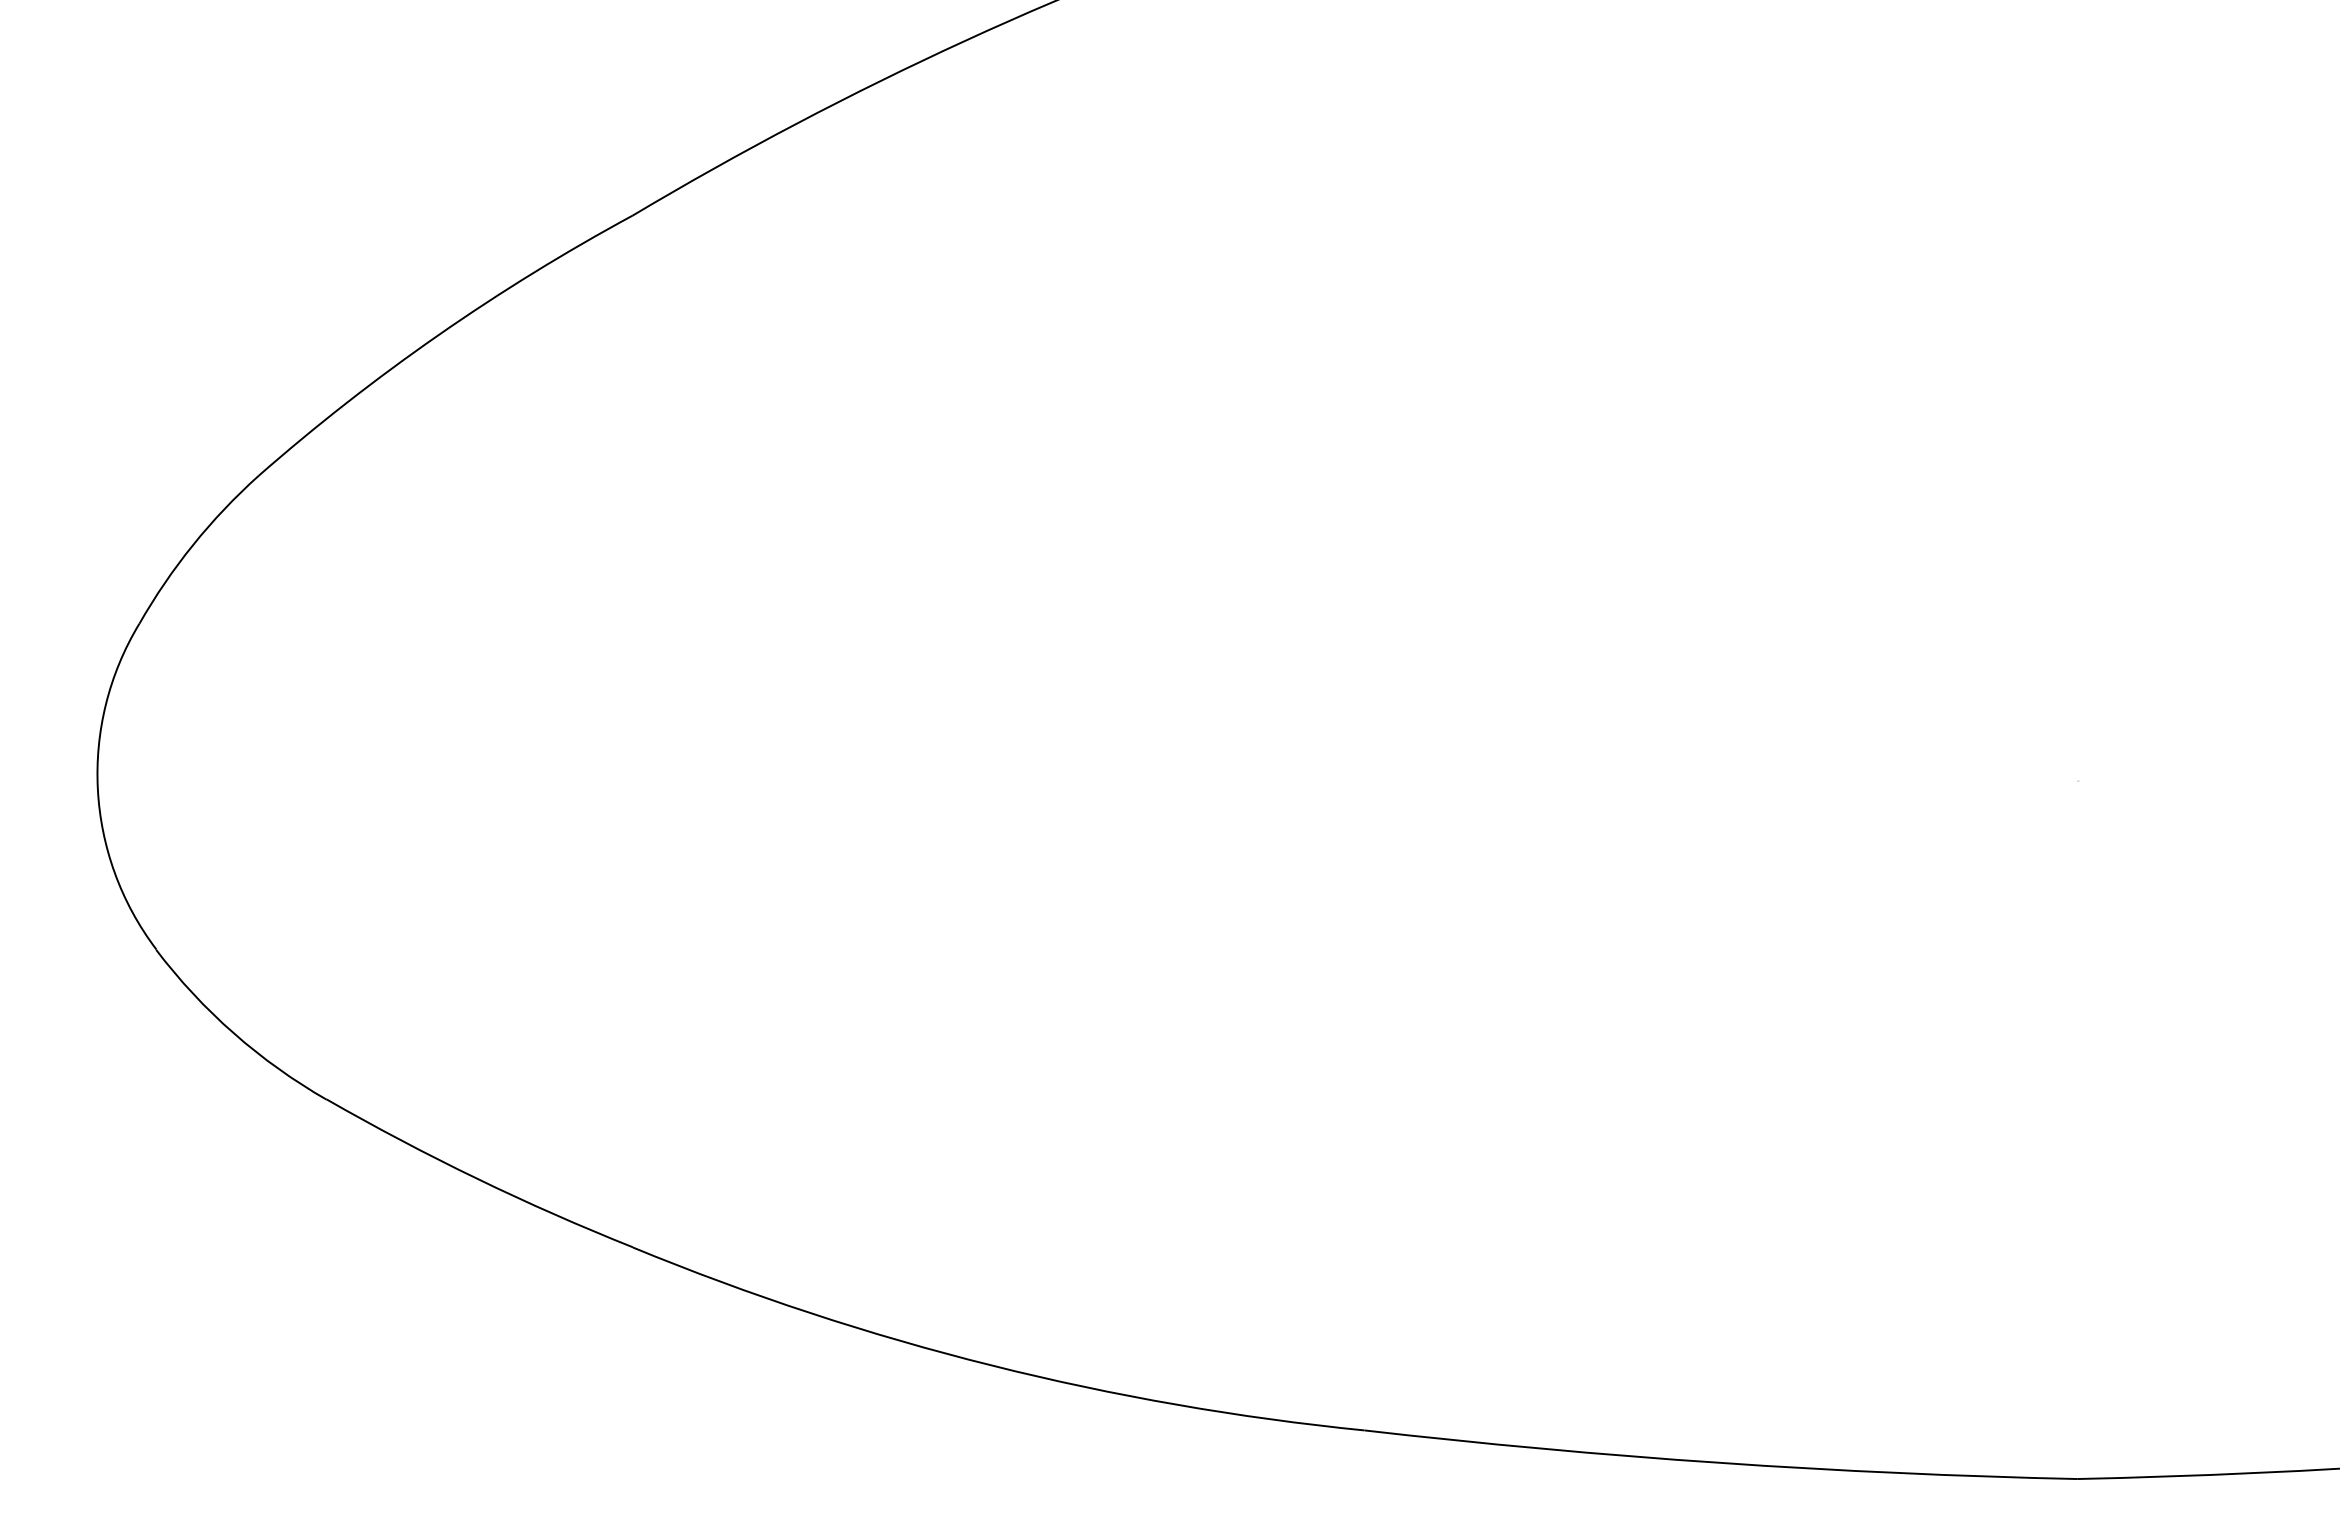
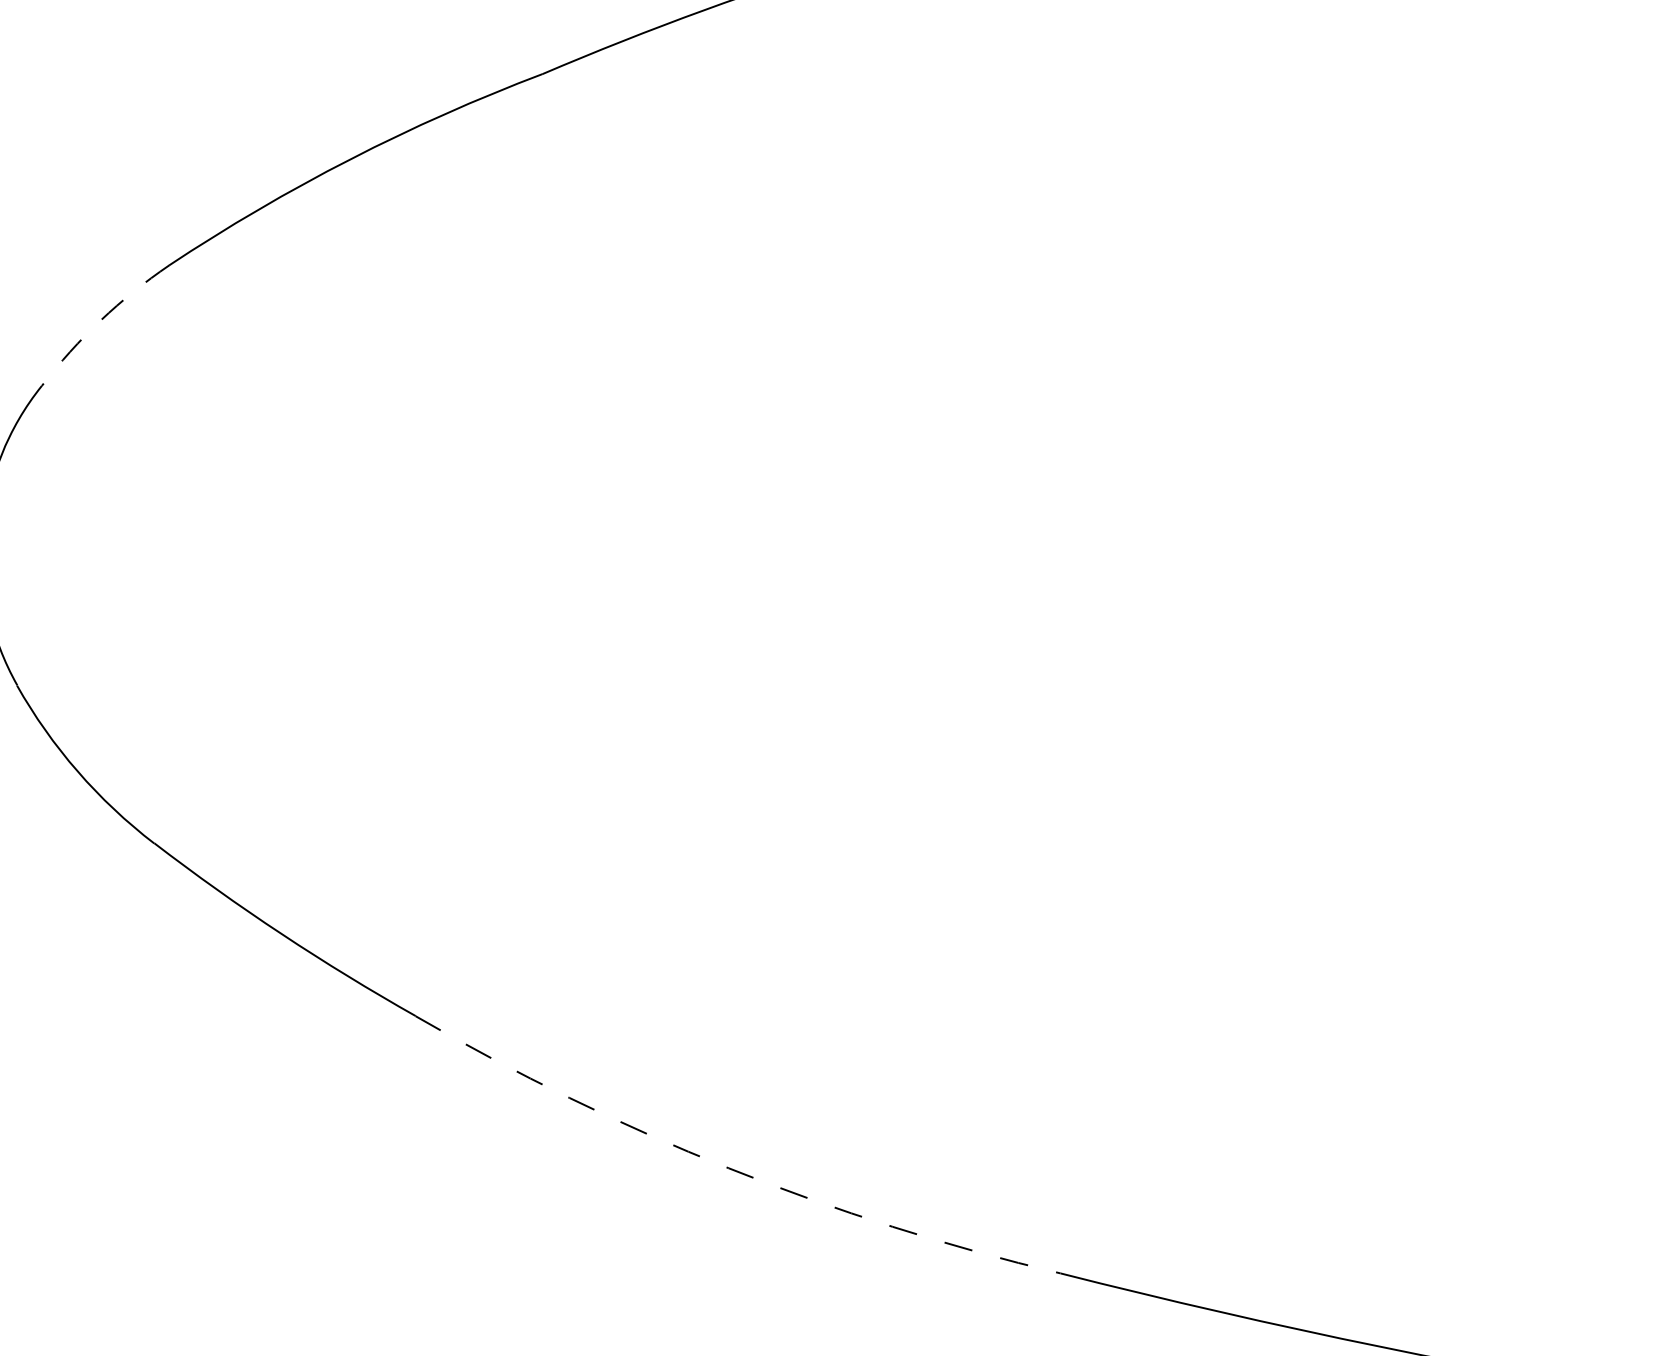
arc: (193, 544) -> (101, 320), solid -> dashed
arc: (991, 1365) -> (728, 1168), solid -> dashed

